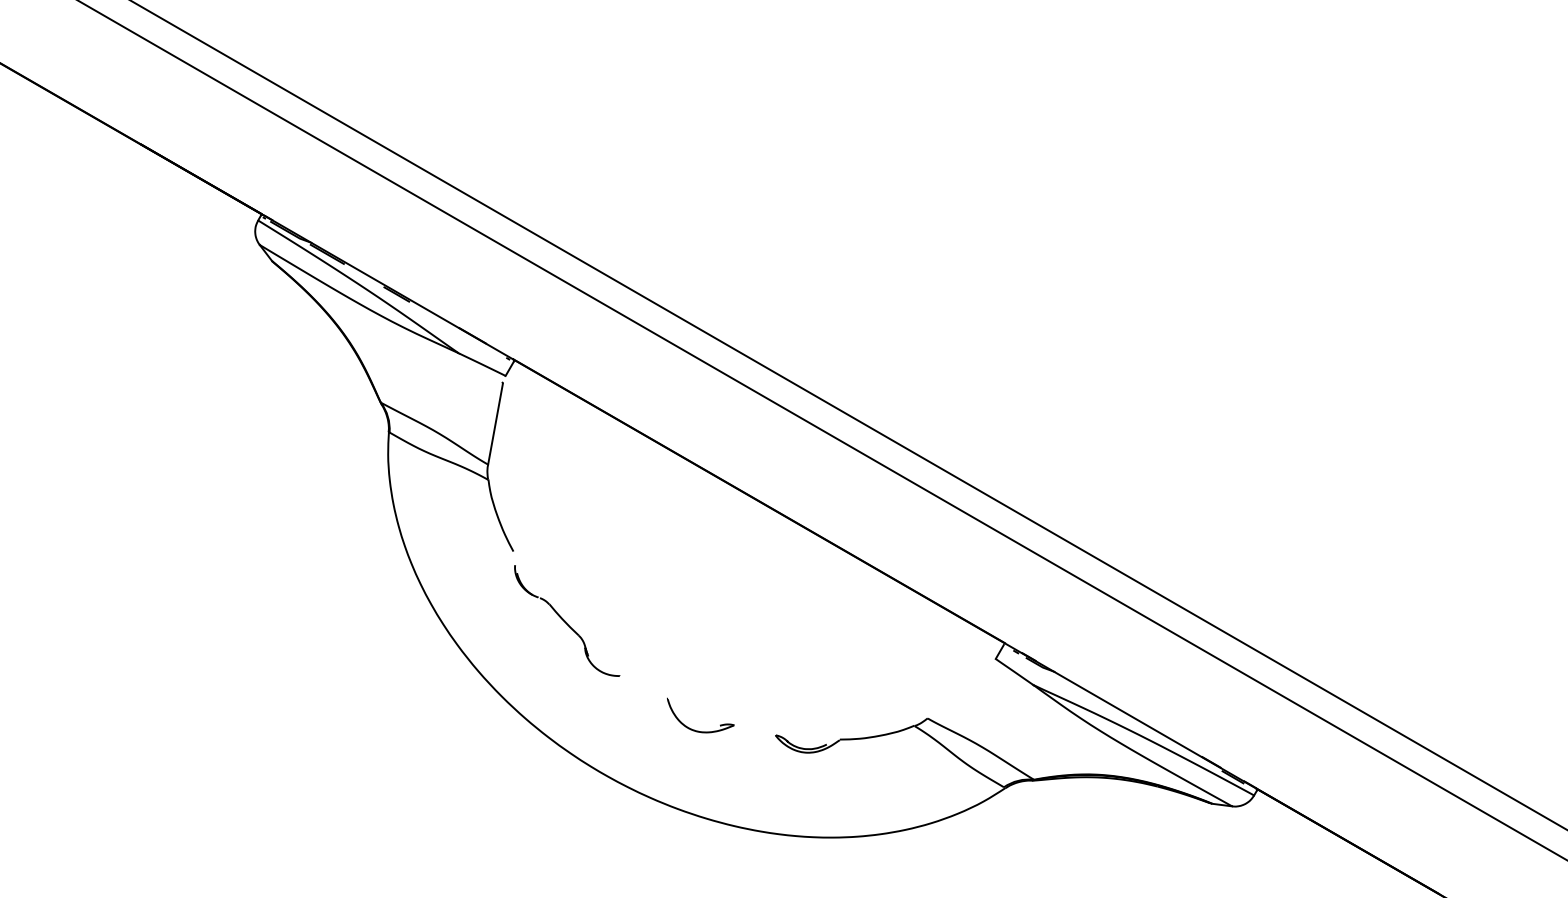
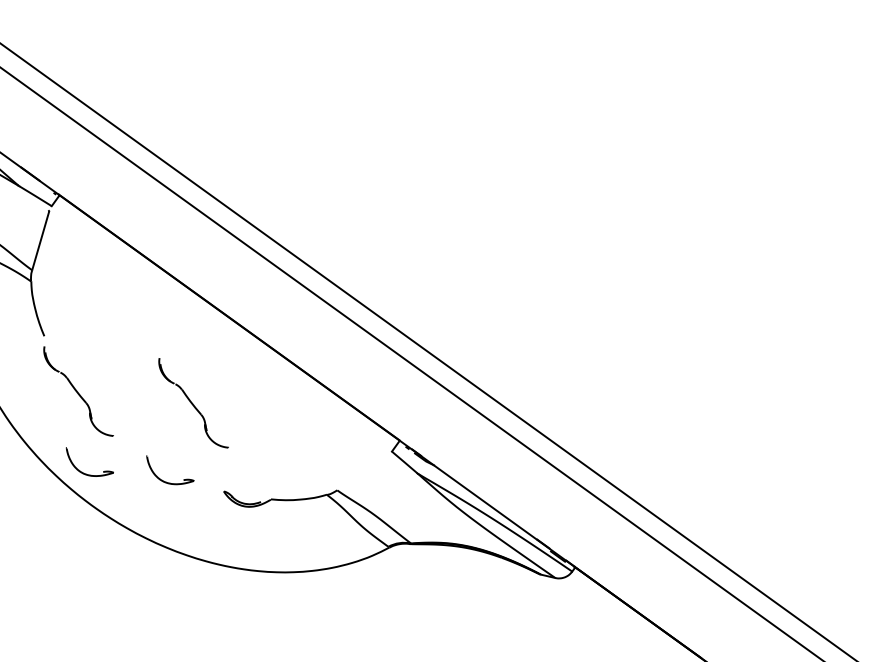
part: (723, 620) -> (194, 402), added
part: (589, 730) -> (87, 473), added

